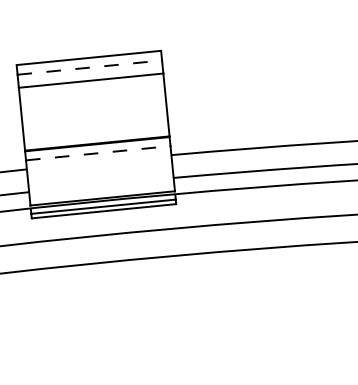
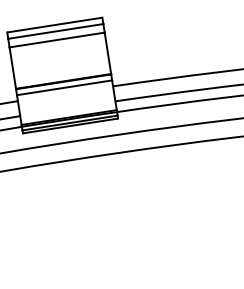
line: (90, 67) -> (56, 31), dashed -> solid
line: (99, 152) -> (65, 87), dashed -> solid

